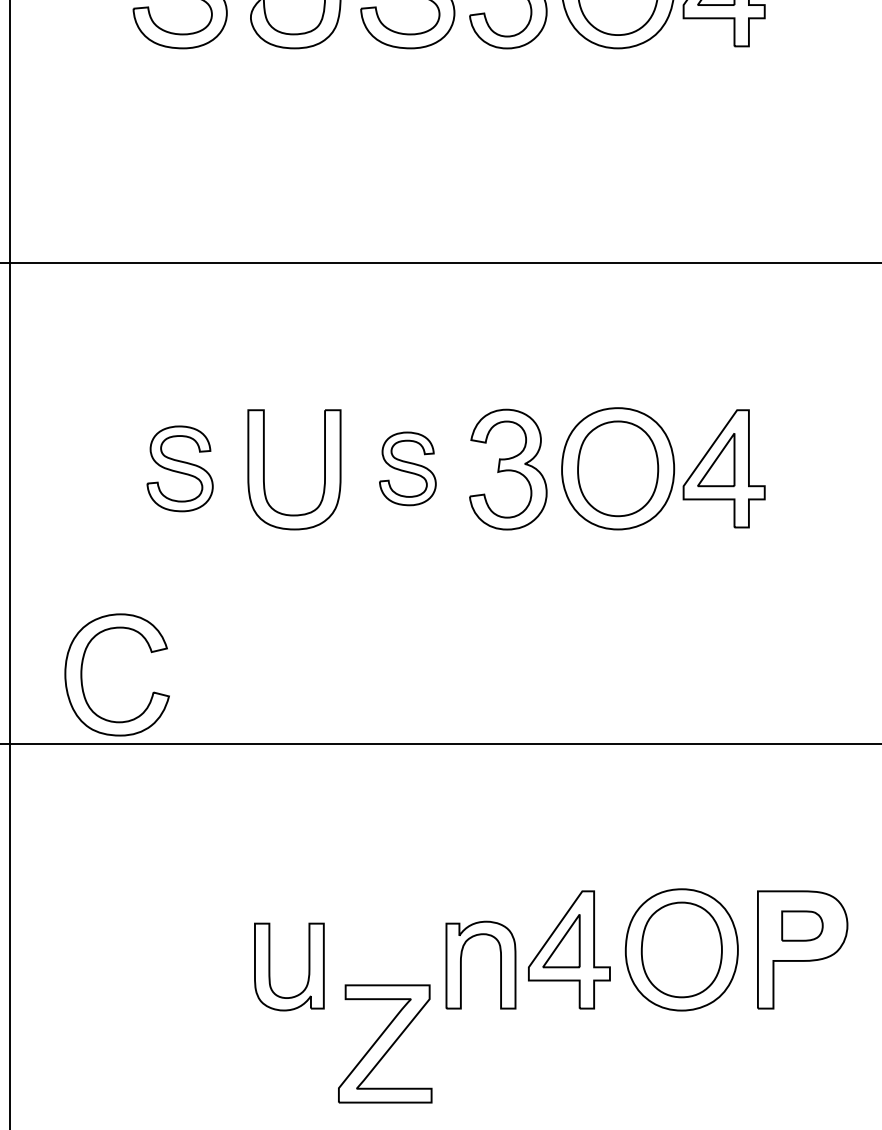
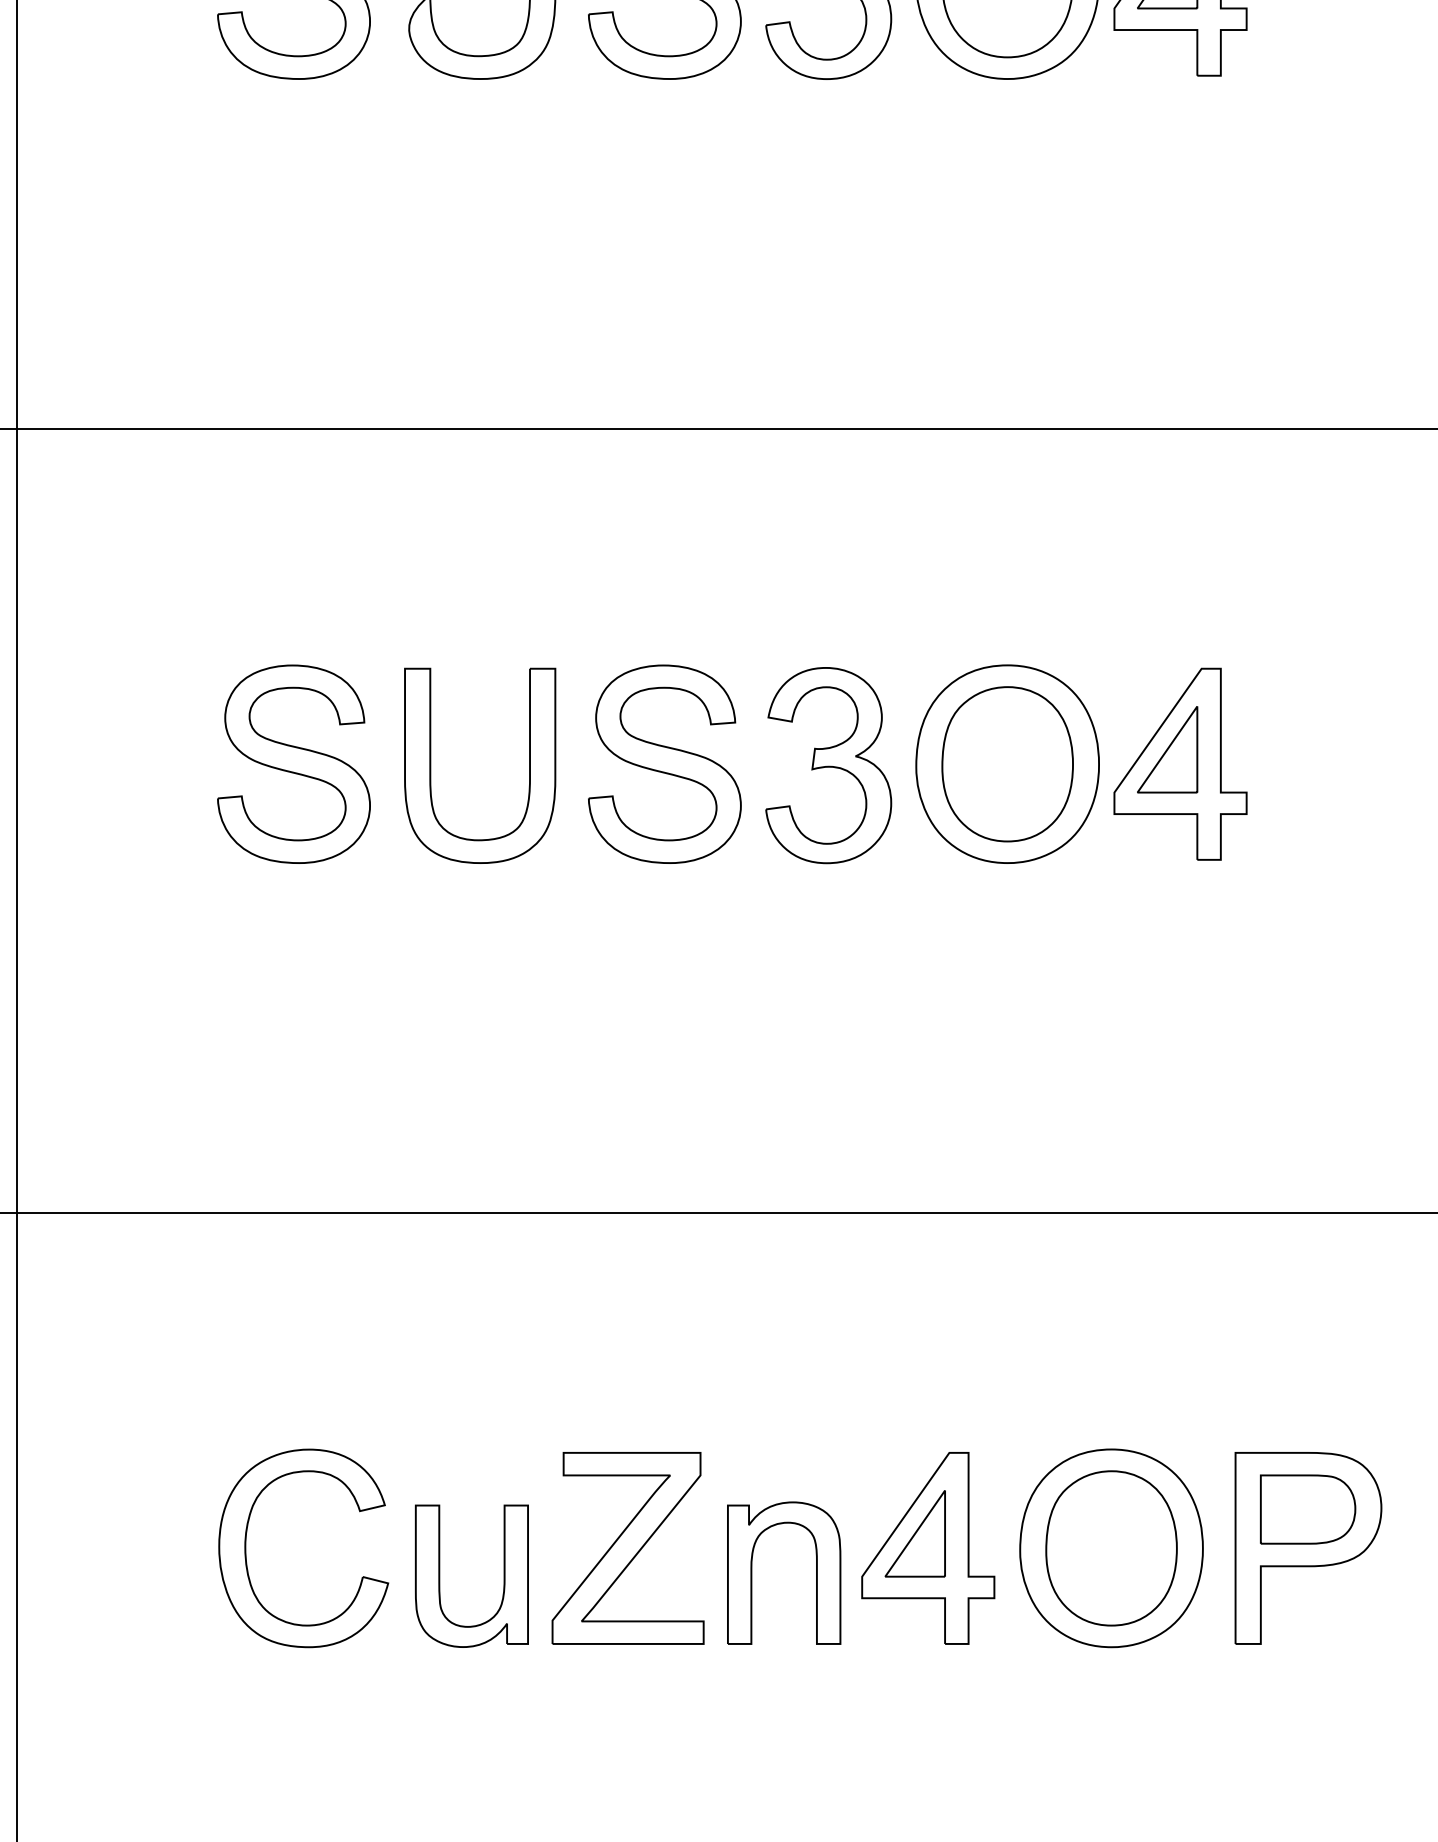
part: (179, 468) -> (292, 763), size x1.43
part: (407, 468) -> (664, 763), size x1.67
part: (82, 674) -> (247, 1547), moved
part: (802, 925) -> (1308, 1508), size x1.43
part: (385, 1043) -> (628, 1547), moved

